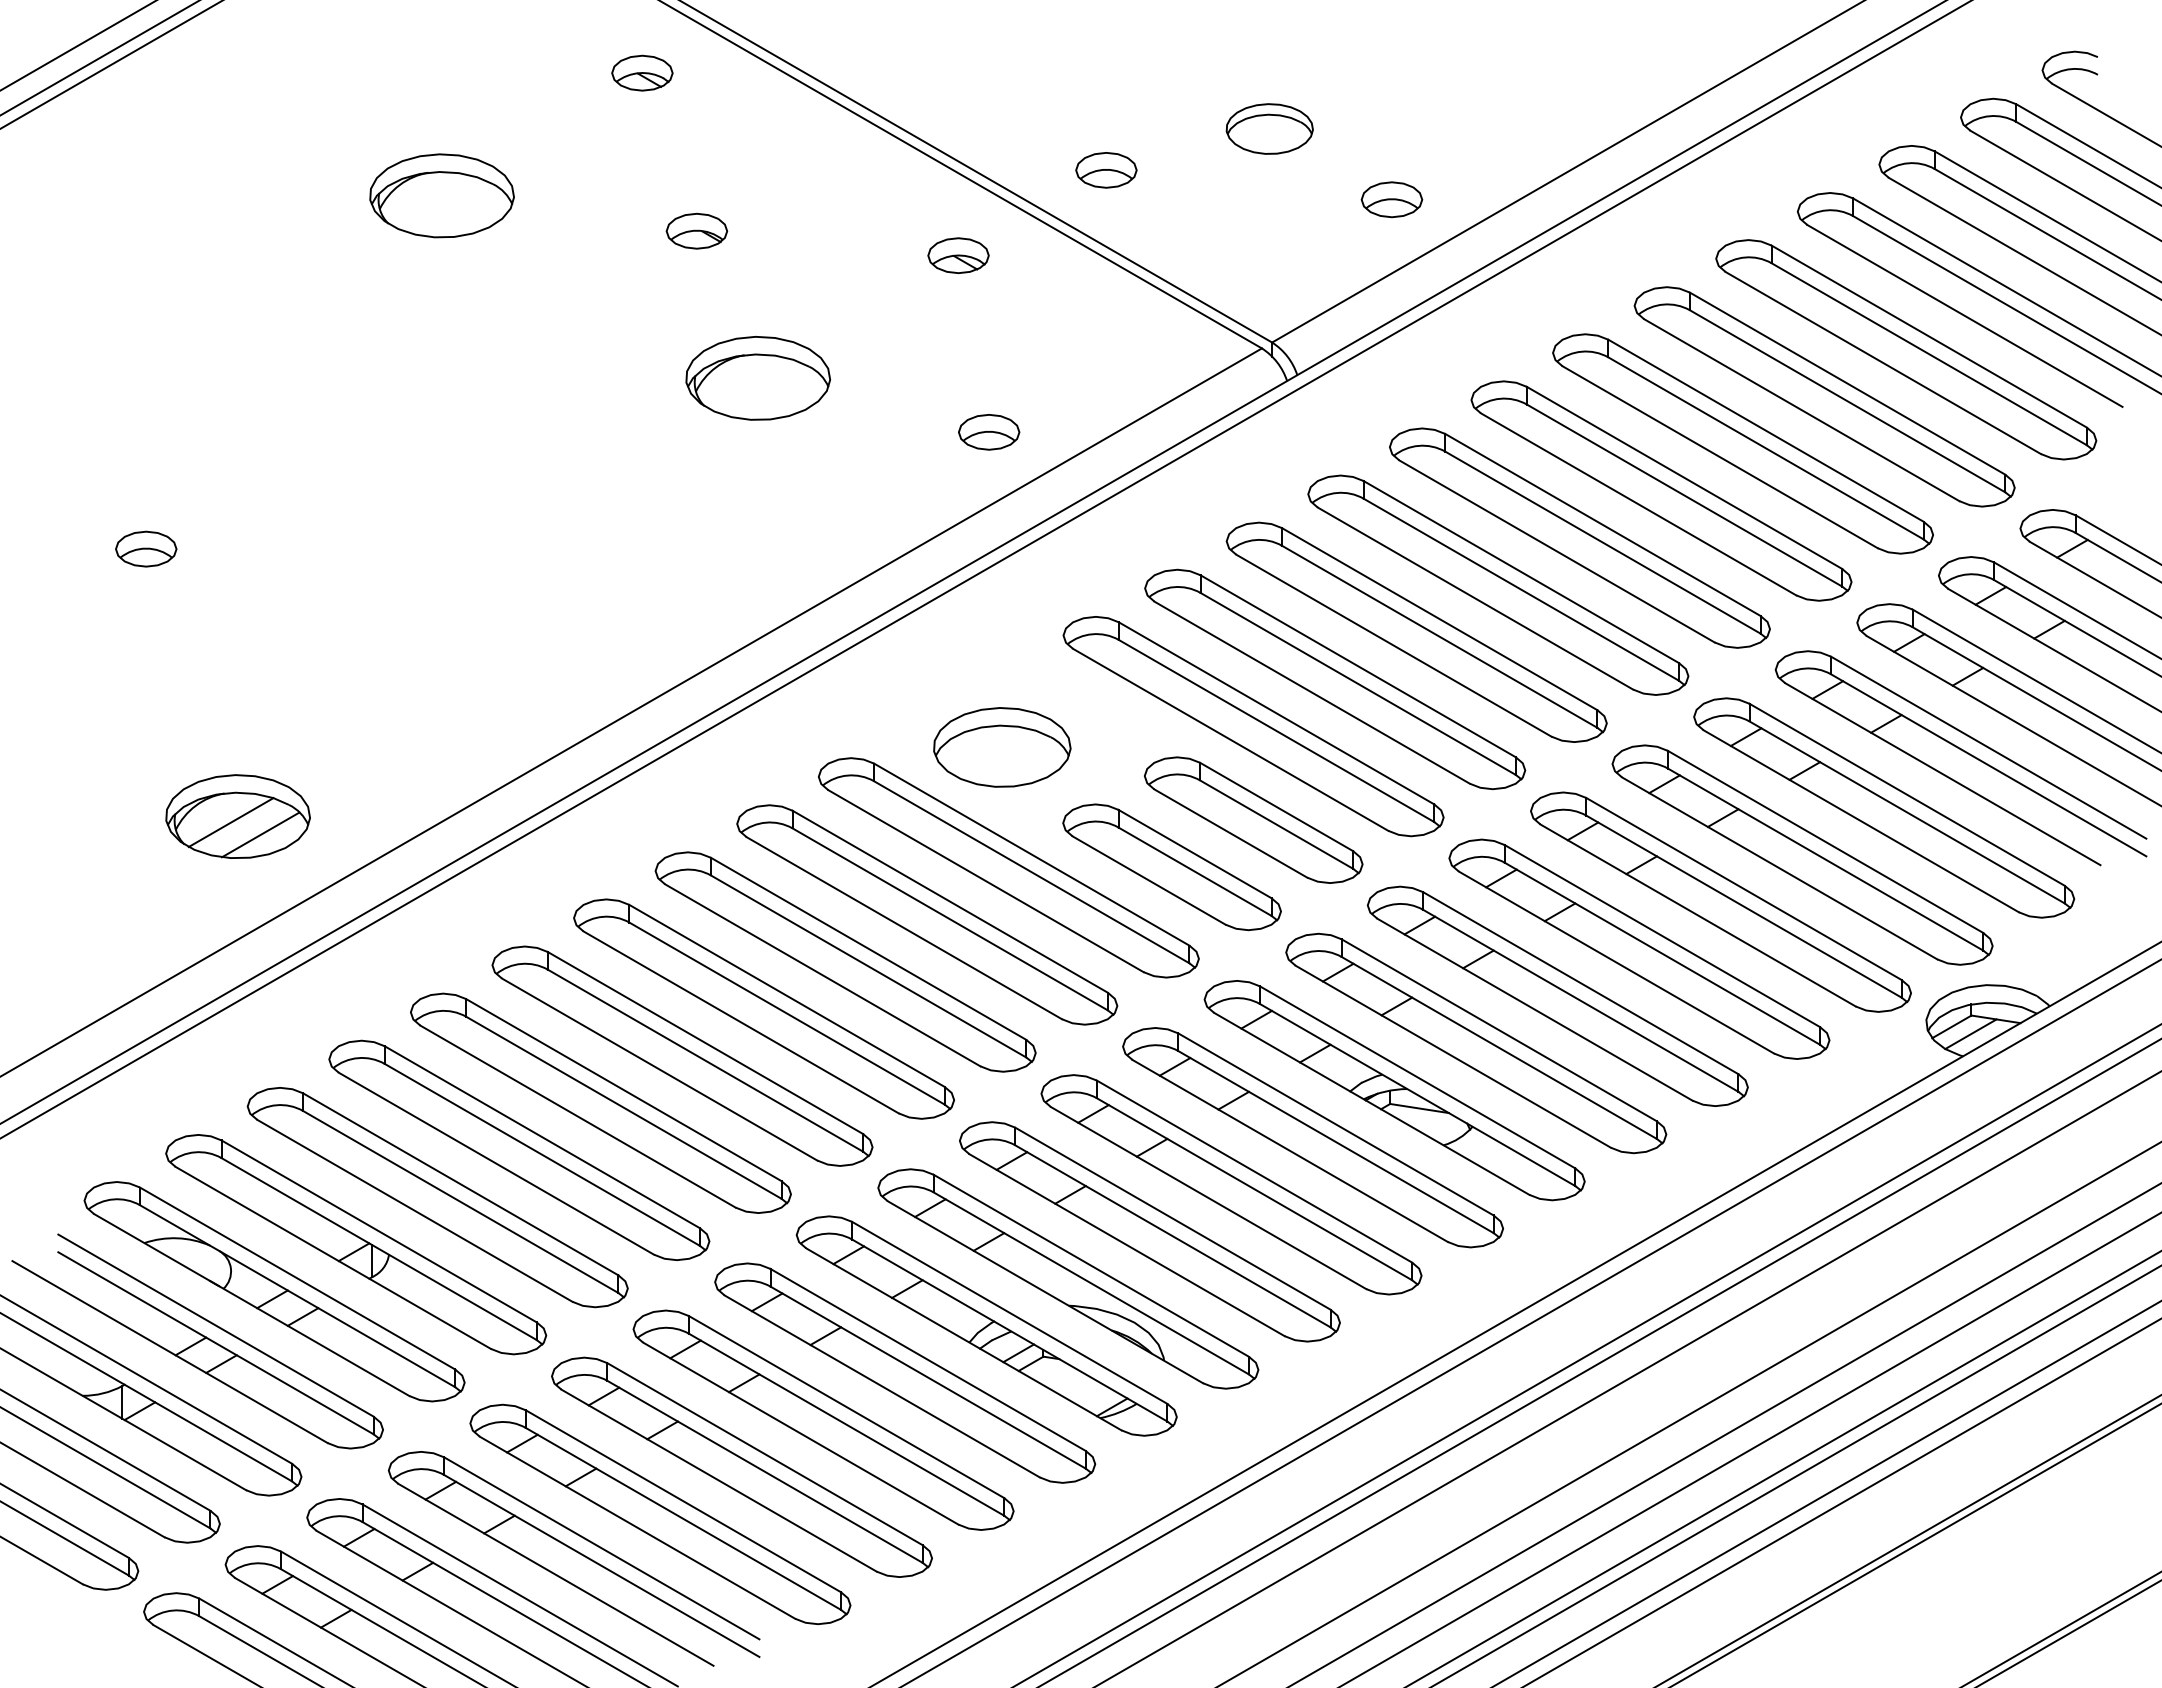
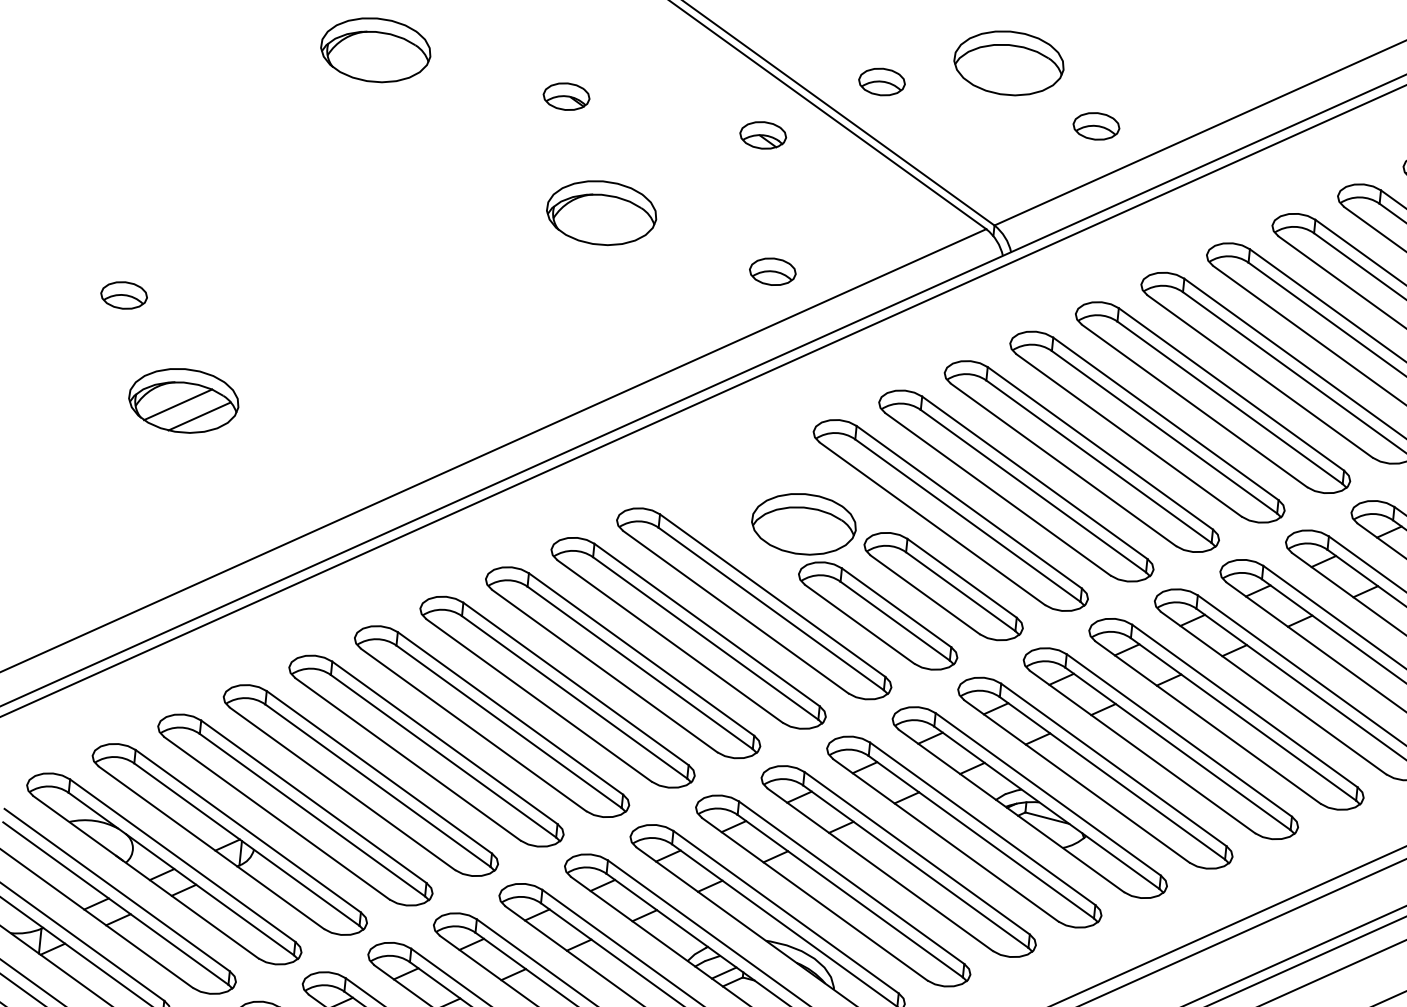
part: (1269, 128) -> (1009, 62), size x1.67
part: (1002, 747) -> (804, 524), moved
part: (237, 816) -> (183, 400), moved

